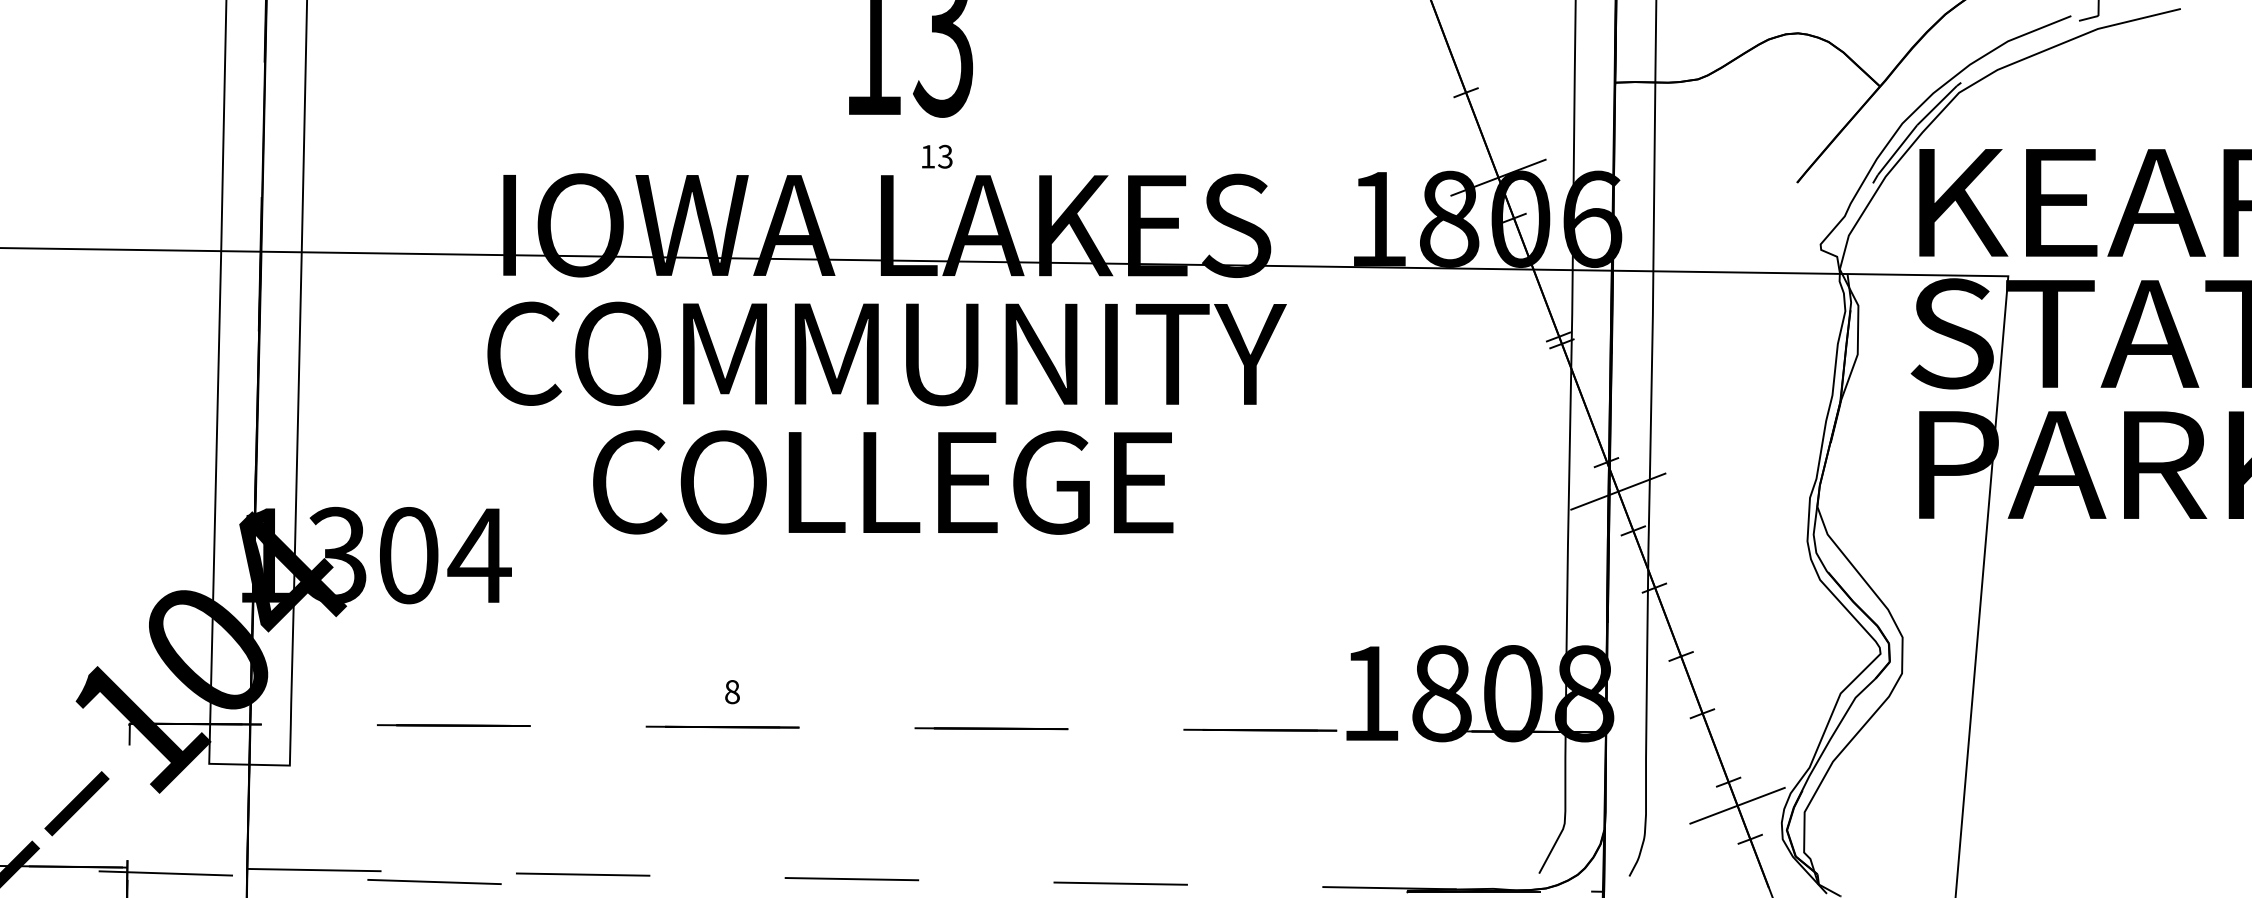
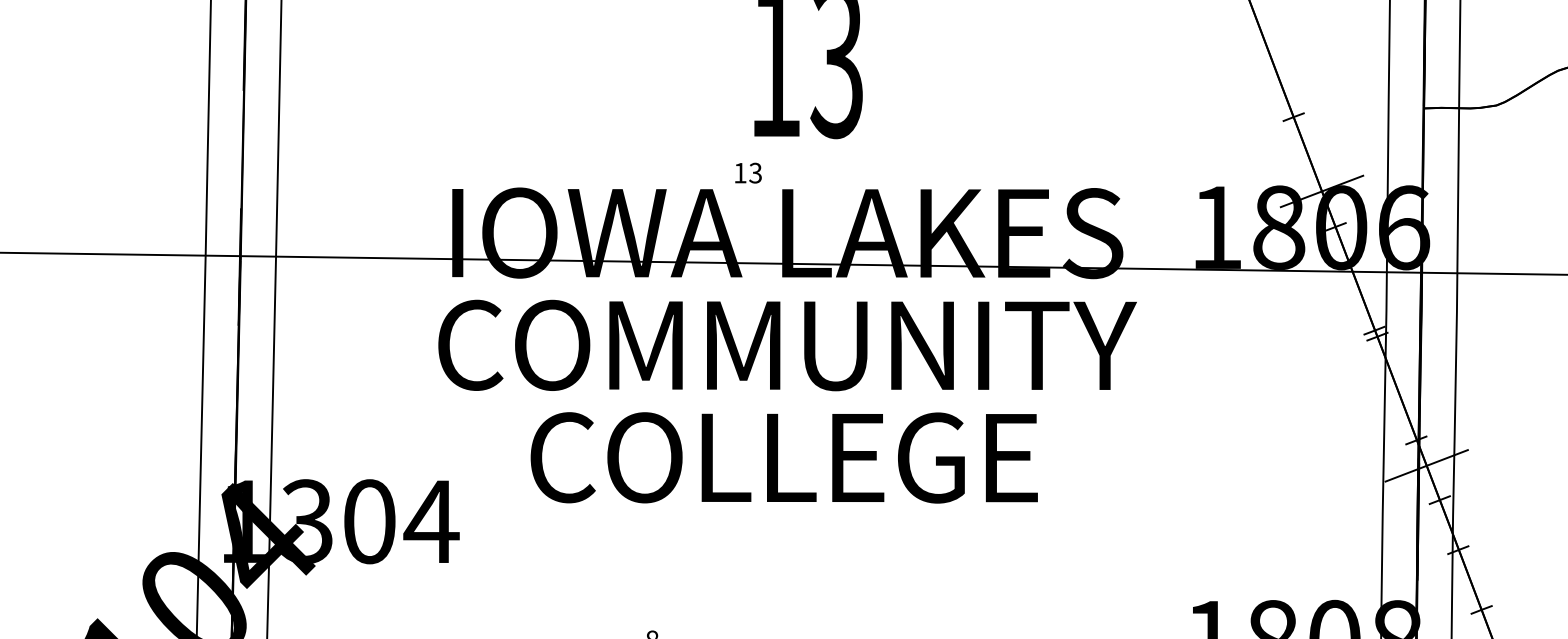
text: (937, 156) -> (748, 172), moved

